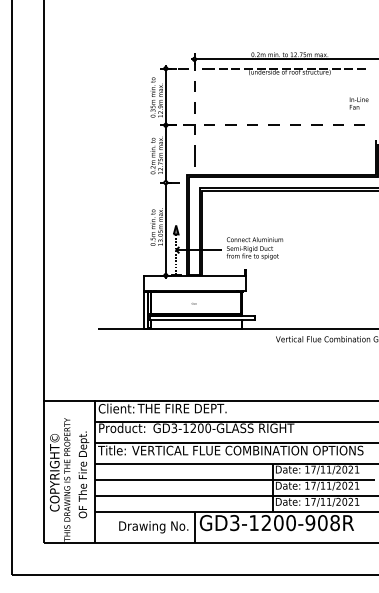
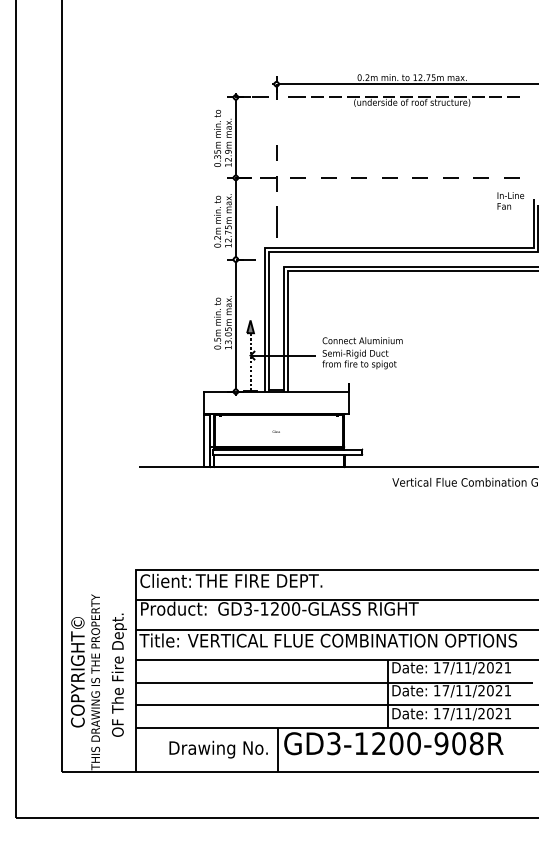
line: (194, 86) -> (276, 122), removed
text: (358, 103) -> (509, 201), moved
line: (69, 400) -> (98, 569), removed

